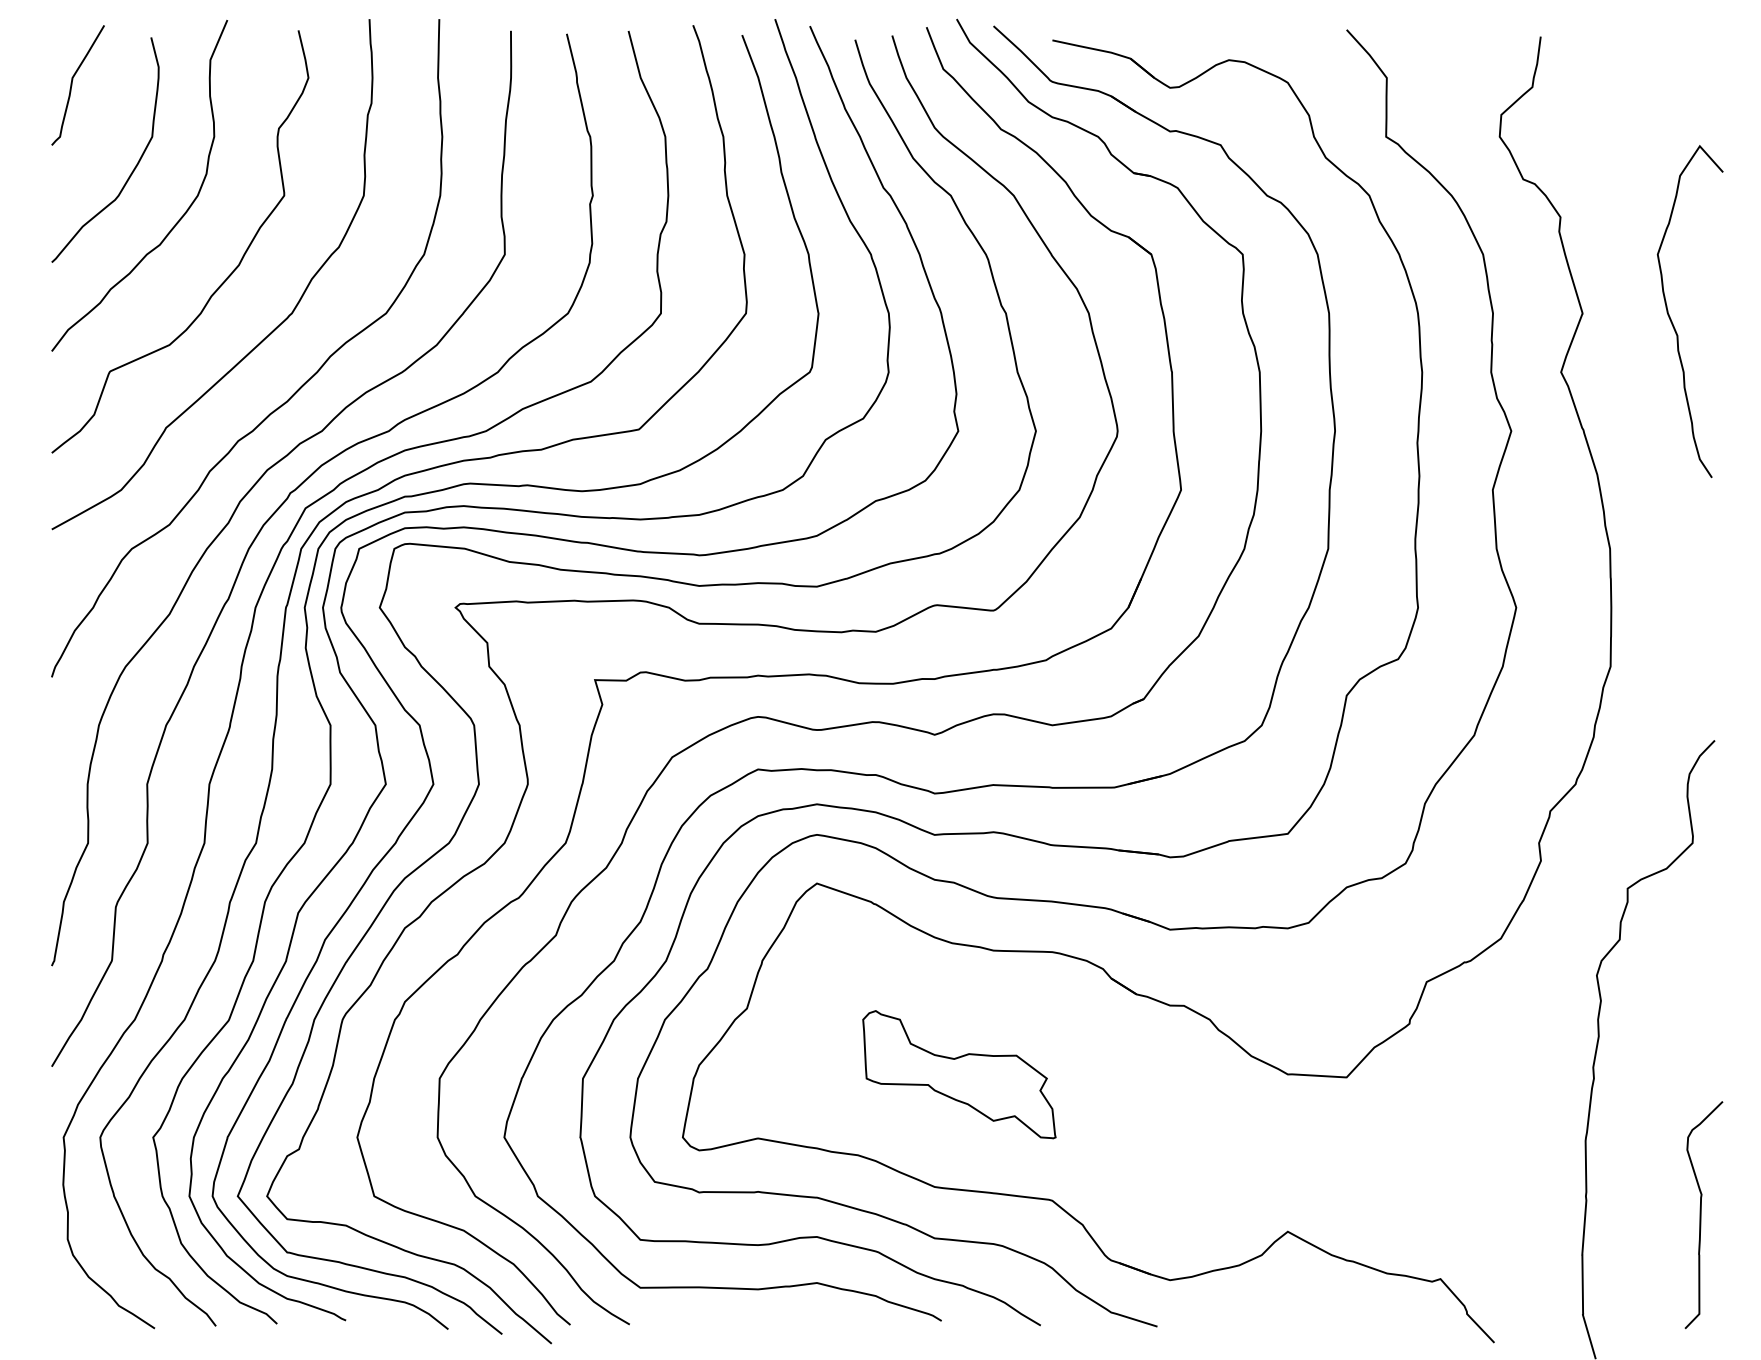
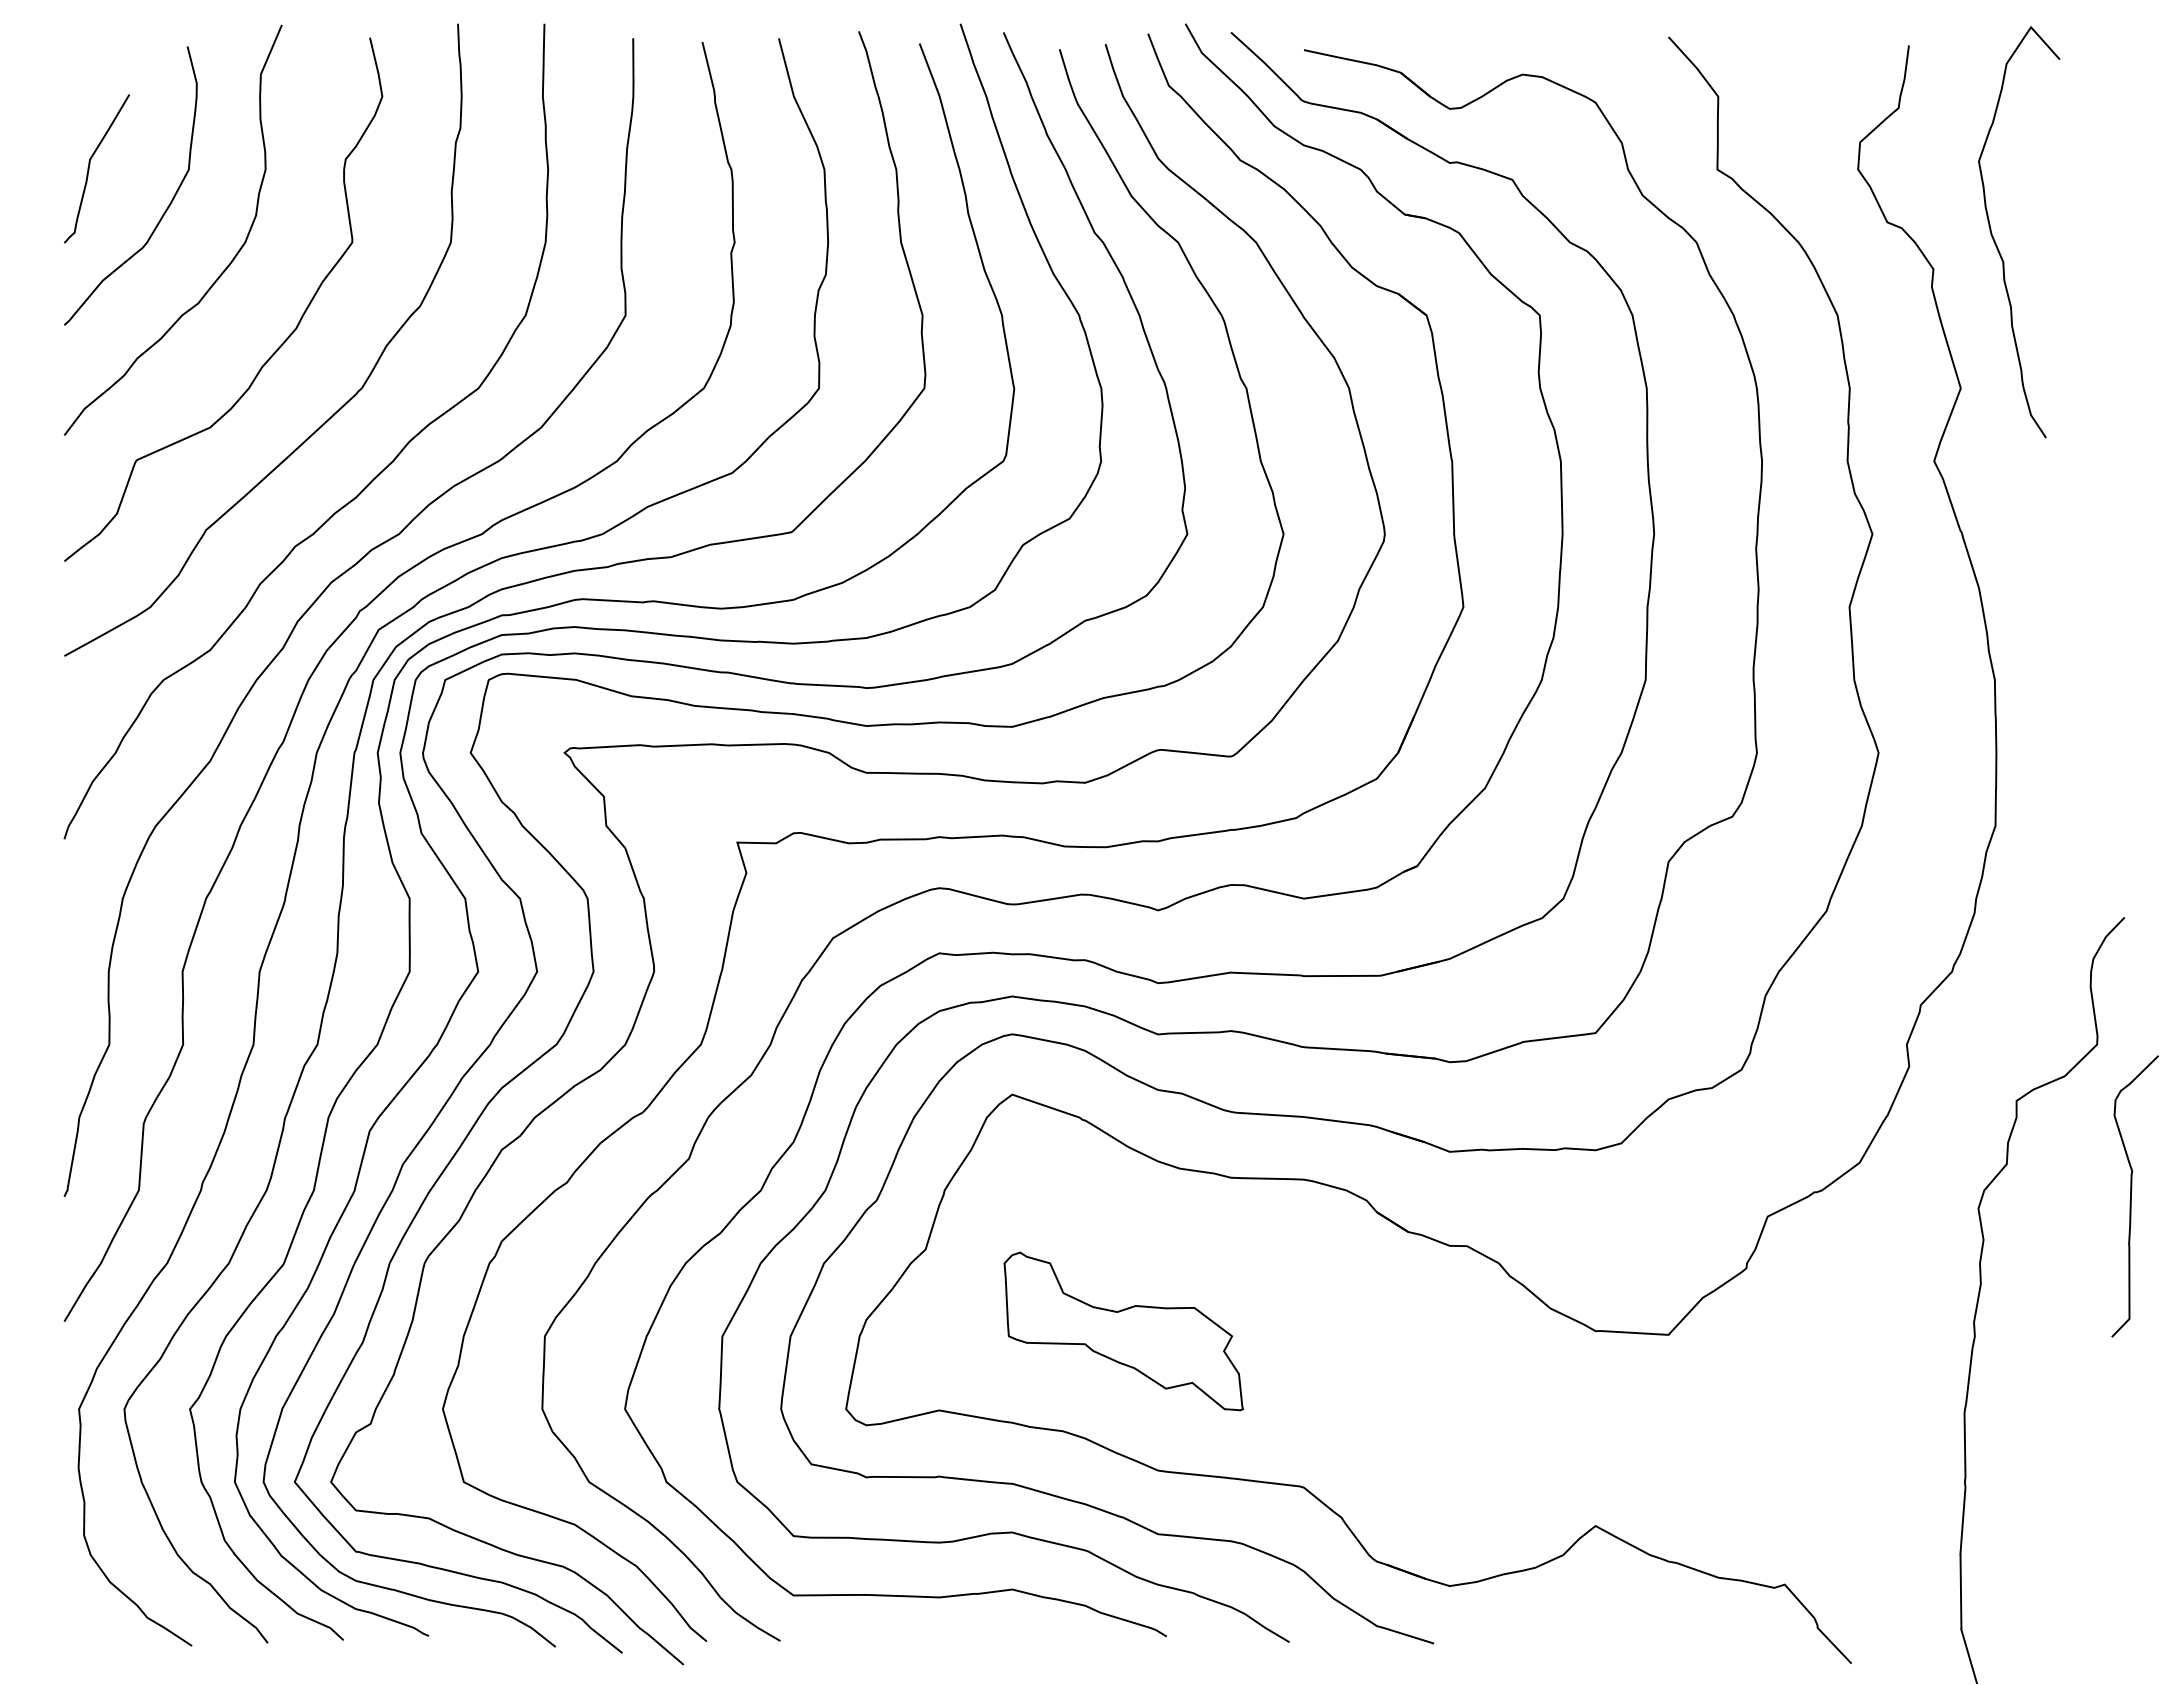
curve: (72, 85) -> (89, 168), moved
curve: (1671, 318) -> (1995, 240), moved
part: (959, 1074) -> (1123, 1331), moved
curve: (1701, 1215) -> (2131, 1196), moved

